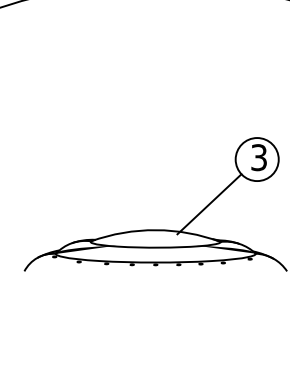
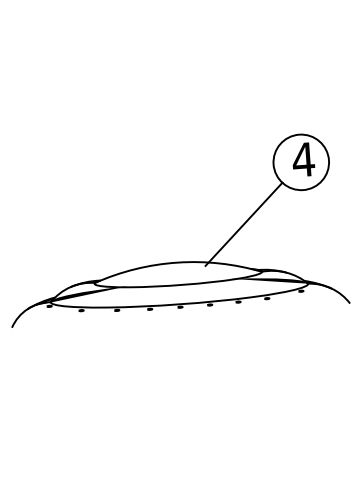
text: (258, 157) -> (302, 159), 3 -> 4

